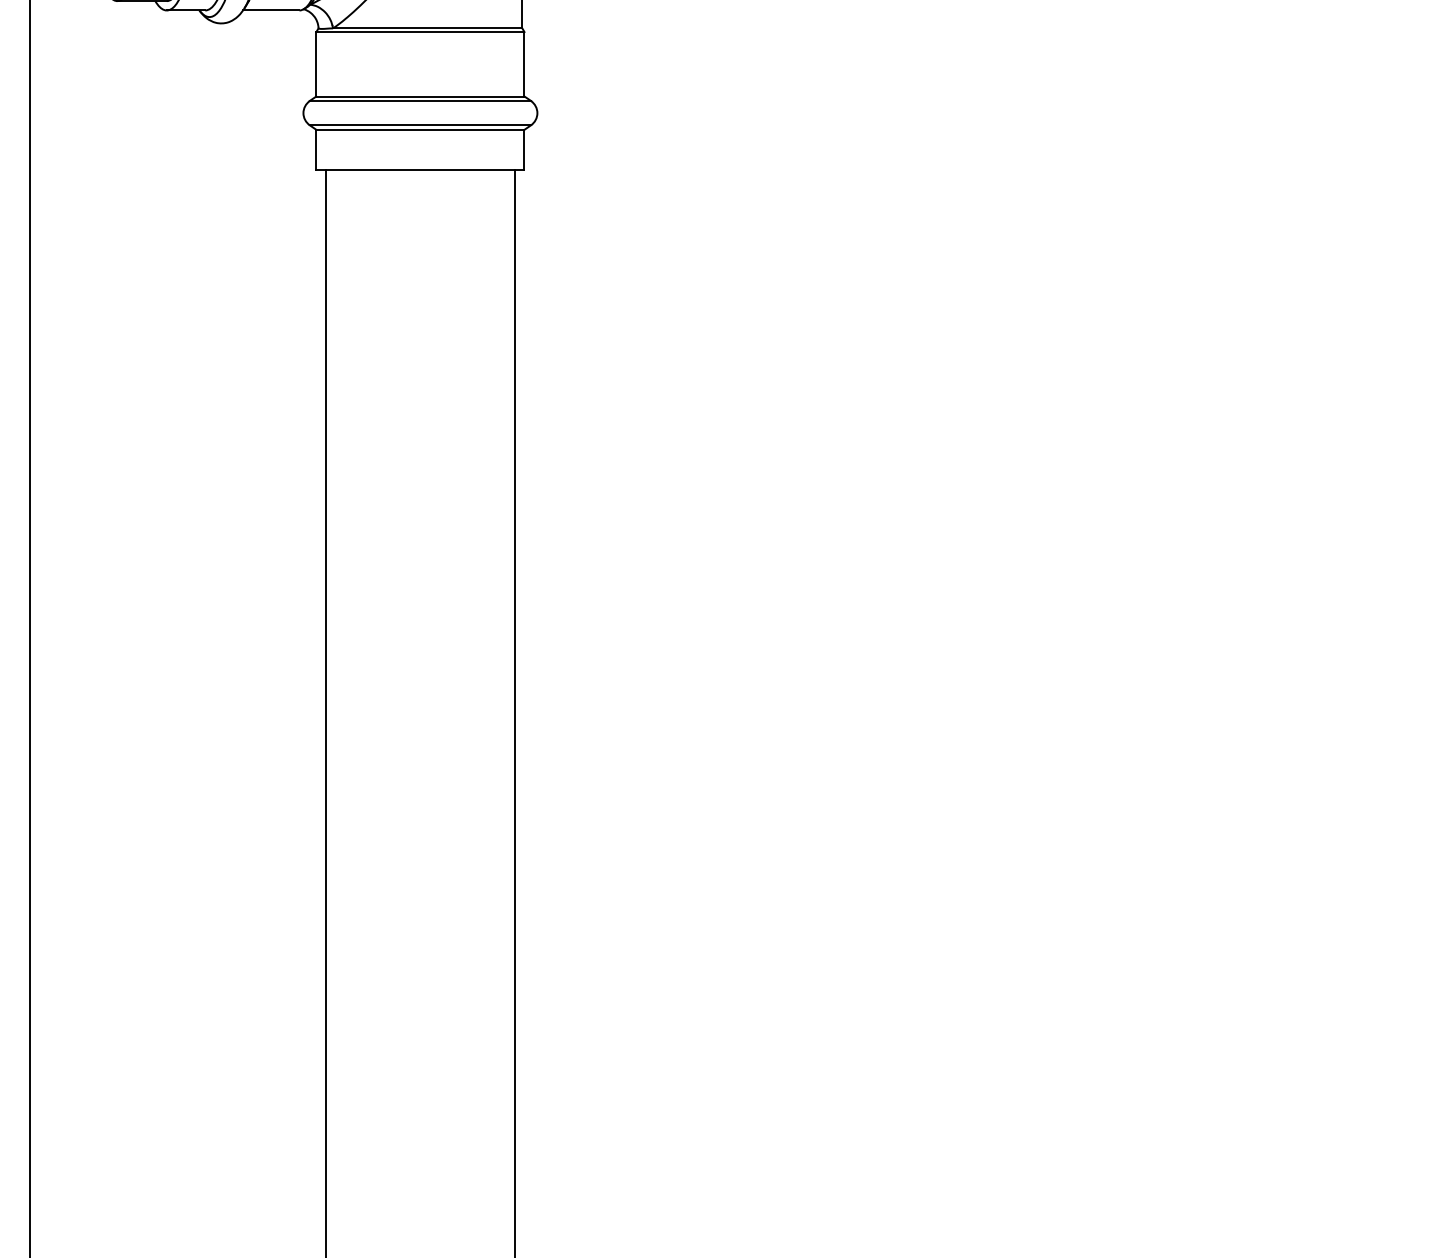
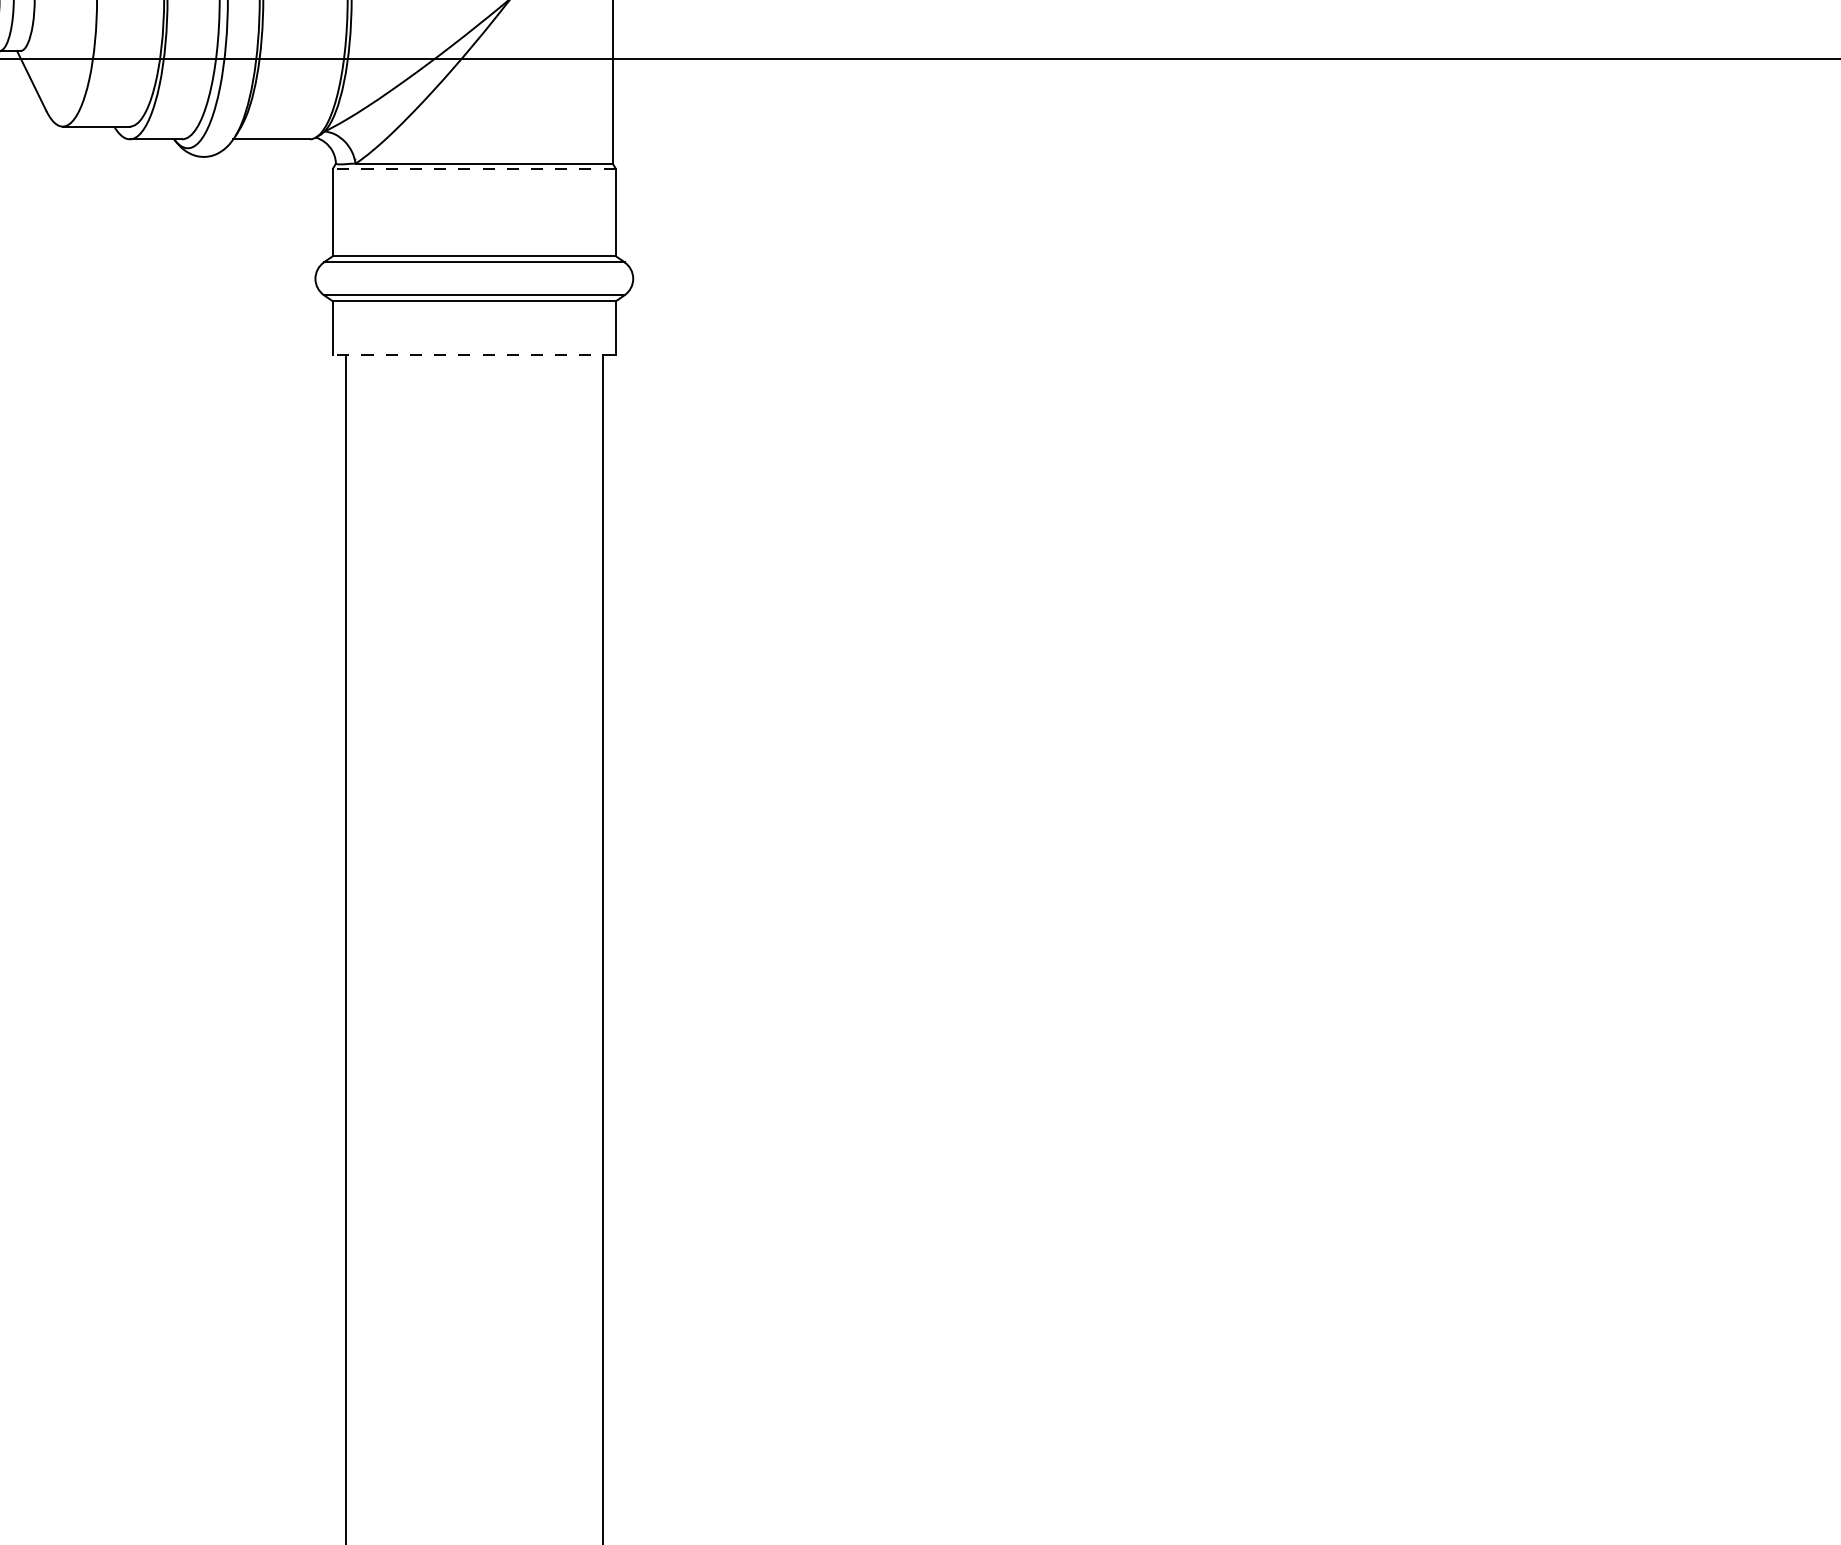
line: (419, 32) -> (473, 169), solid -> dashed
line: (419, 169) -> (473, 355), solid -> dashed

